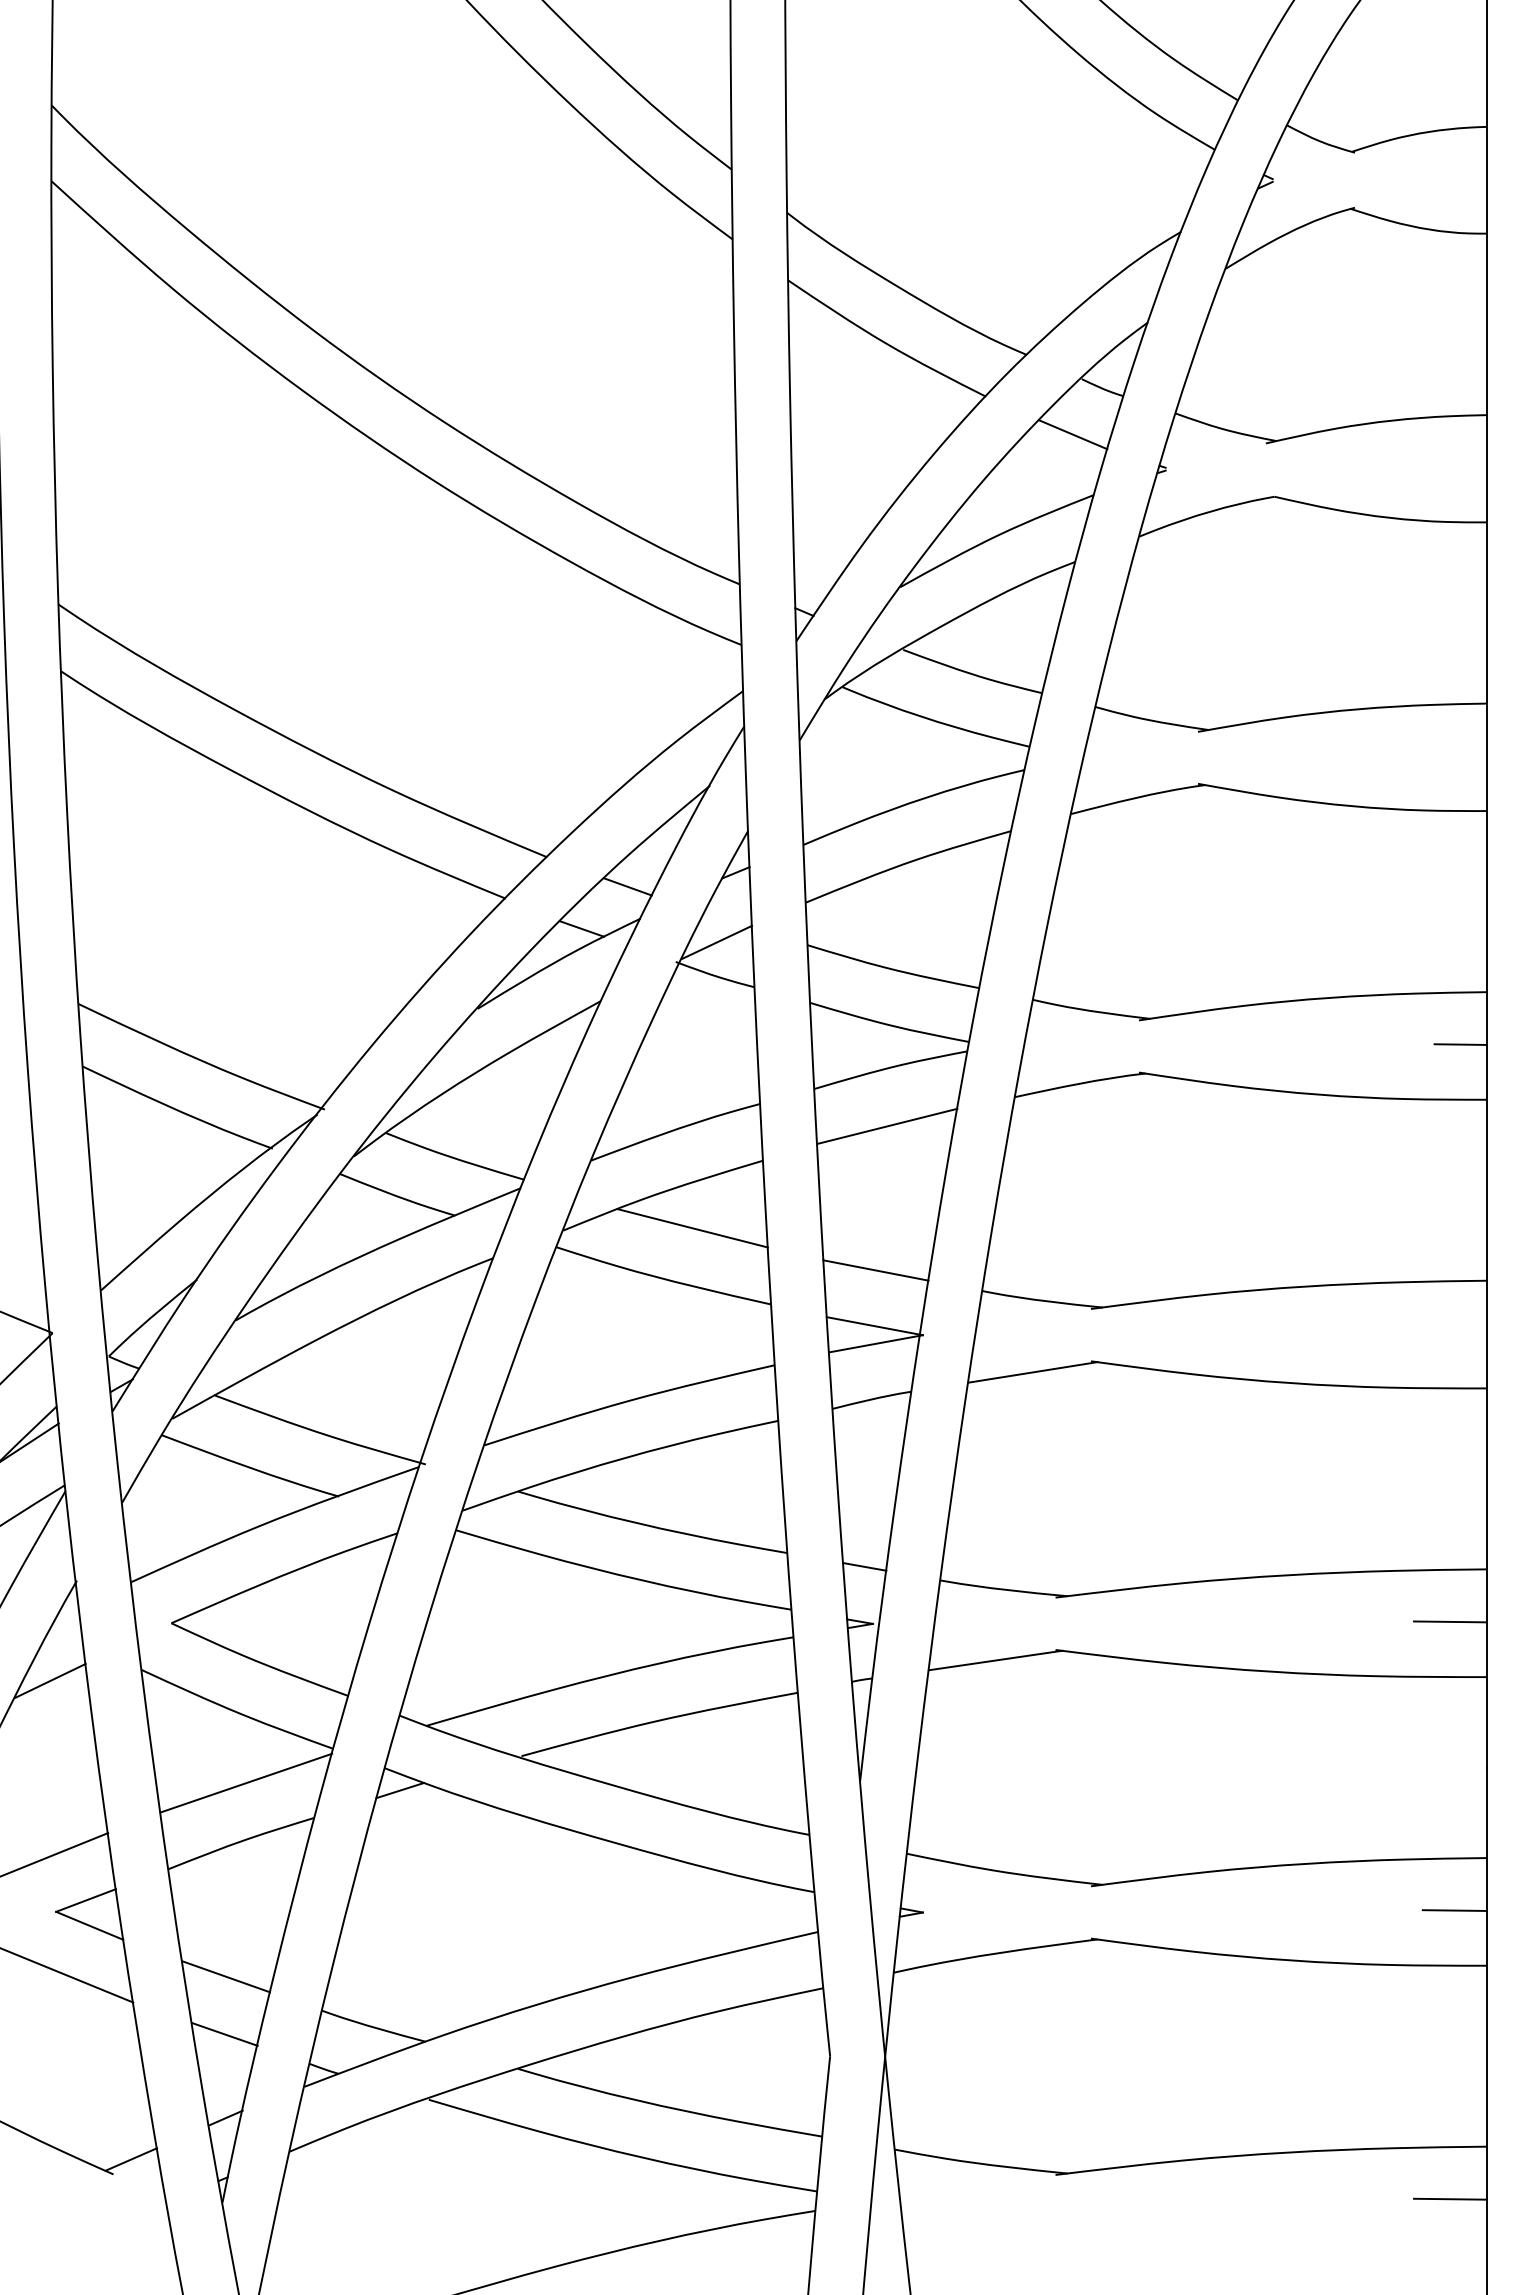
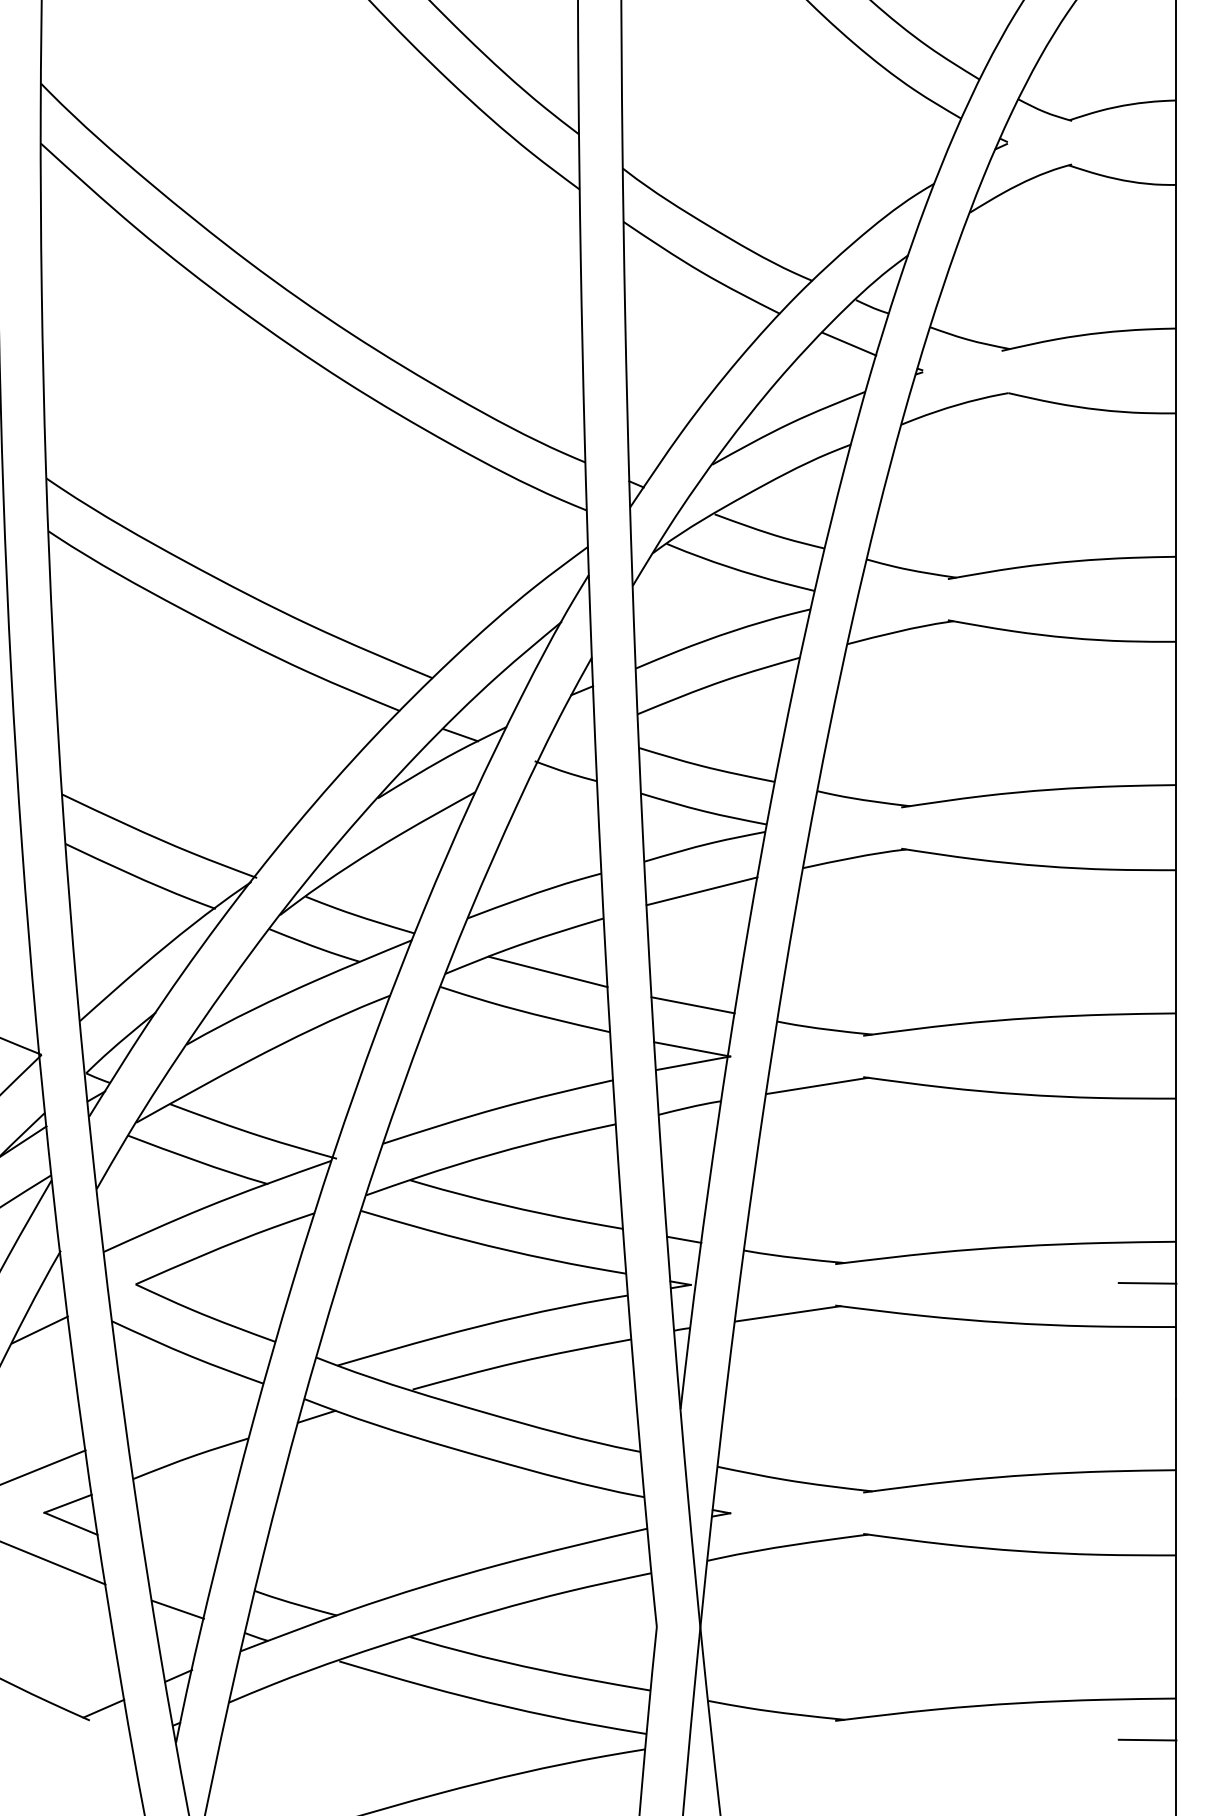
line: (627, 886) -> (496, 701), removed
line: (717, 941) -> (567, 745), removed
line: (1460, 1044) -> (1155, 826), removed
line: (246, 1782) -> (195, 1410), removed
line: (1454, 1910) -> (1150, 1511), removed
line: (226, 1976) -> (179, 1563), removed

